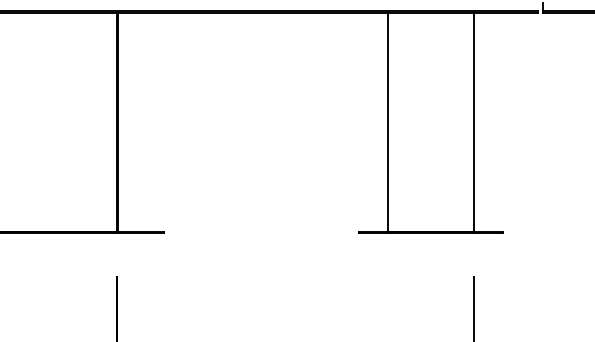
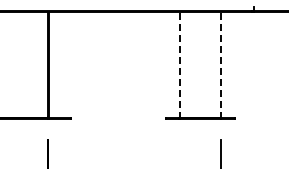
line: (388, 120) -> (179, 64), solid -> dashed
line: (474, 120) -> (221, 64), solid -> dashed

